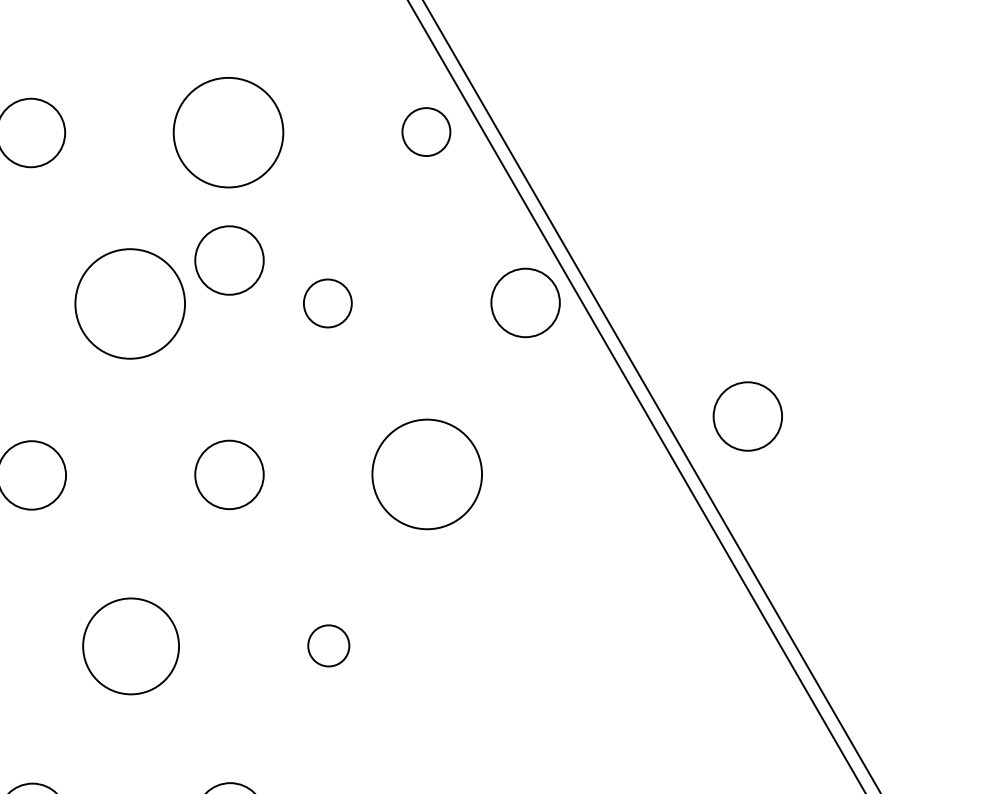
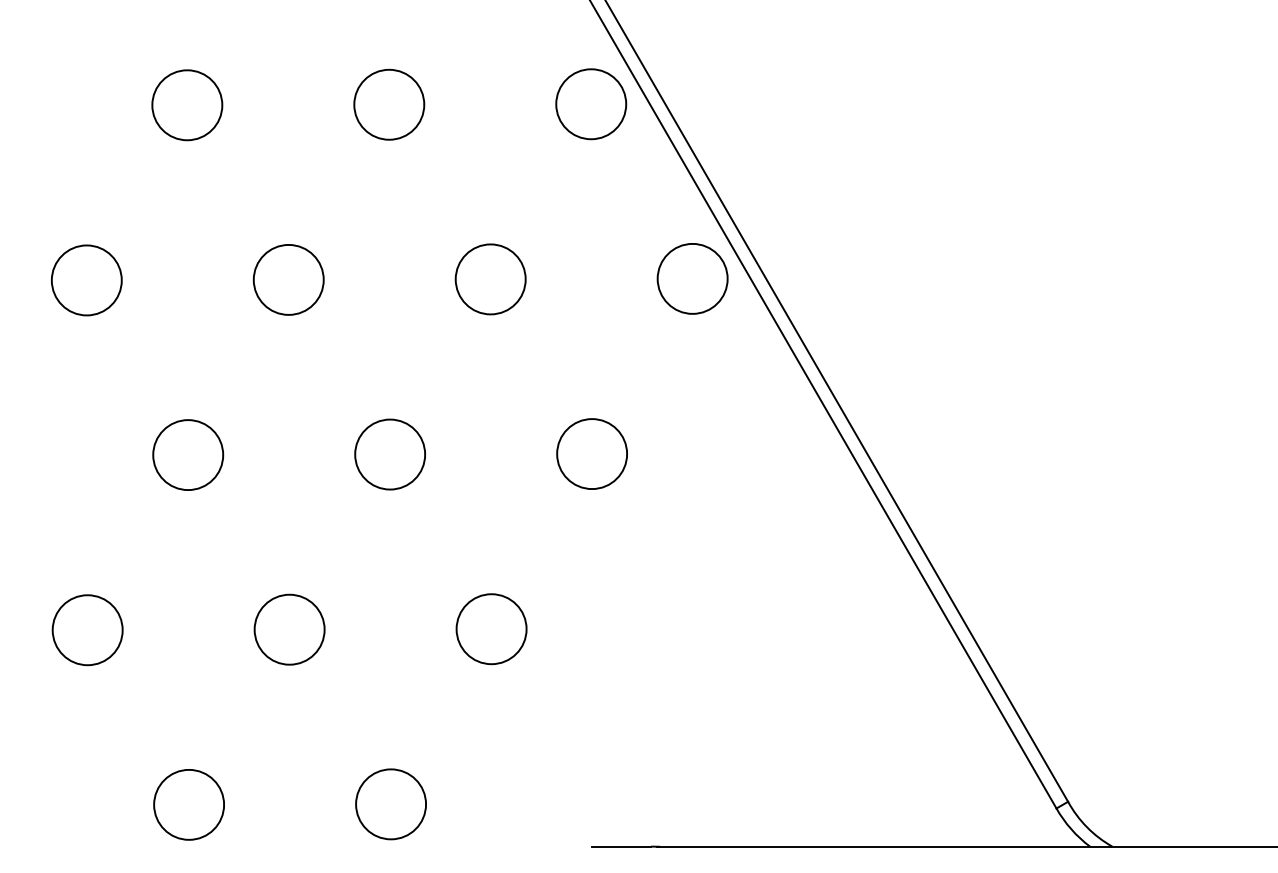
circle: (228, 132) -> (389, 104), size x0.62
circle: (426, 132) -> (591, 104), size x1.43
circle: (228, 260) -> (389, 235), removed
circle: (129, 303) -> (288, 279), size x0.62
circle: (327, 303) -> (490, 279), size x1.43
circle: (747, 416) -> (919, 394), removed
circle: (427, 474) -> (592, 454), size x0.62
circle: (130, 646) -> (289, 629), size x0.71
circle: (328, 646) -> (491, 629), size x1.67

